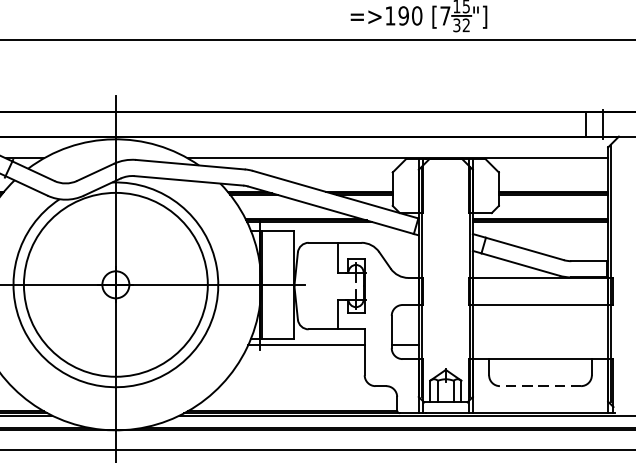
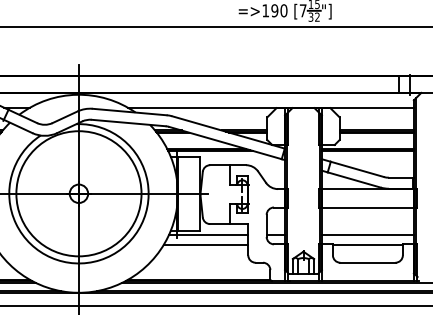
line: (539, 346) -> (367, 235), added
line: (301, 359) -> (205, 244), added
line: (539, 385) -> (367, 262), dashed -> solid

